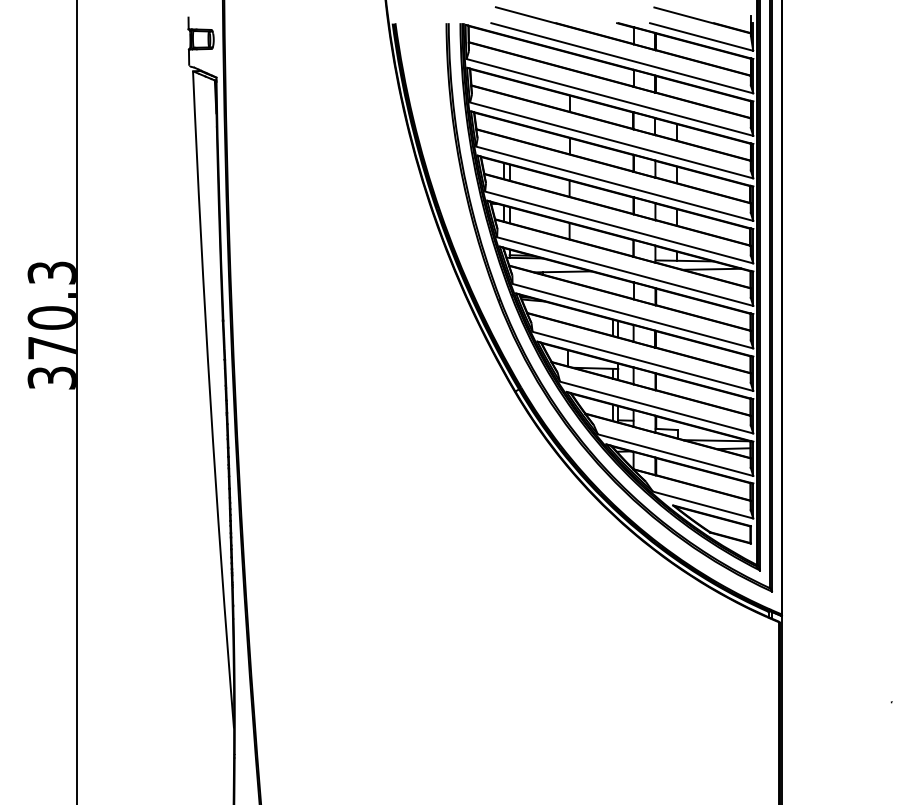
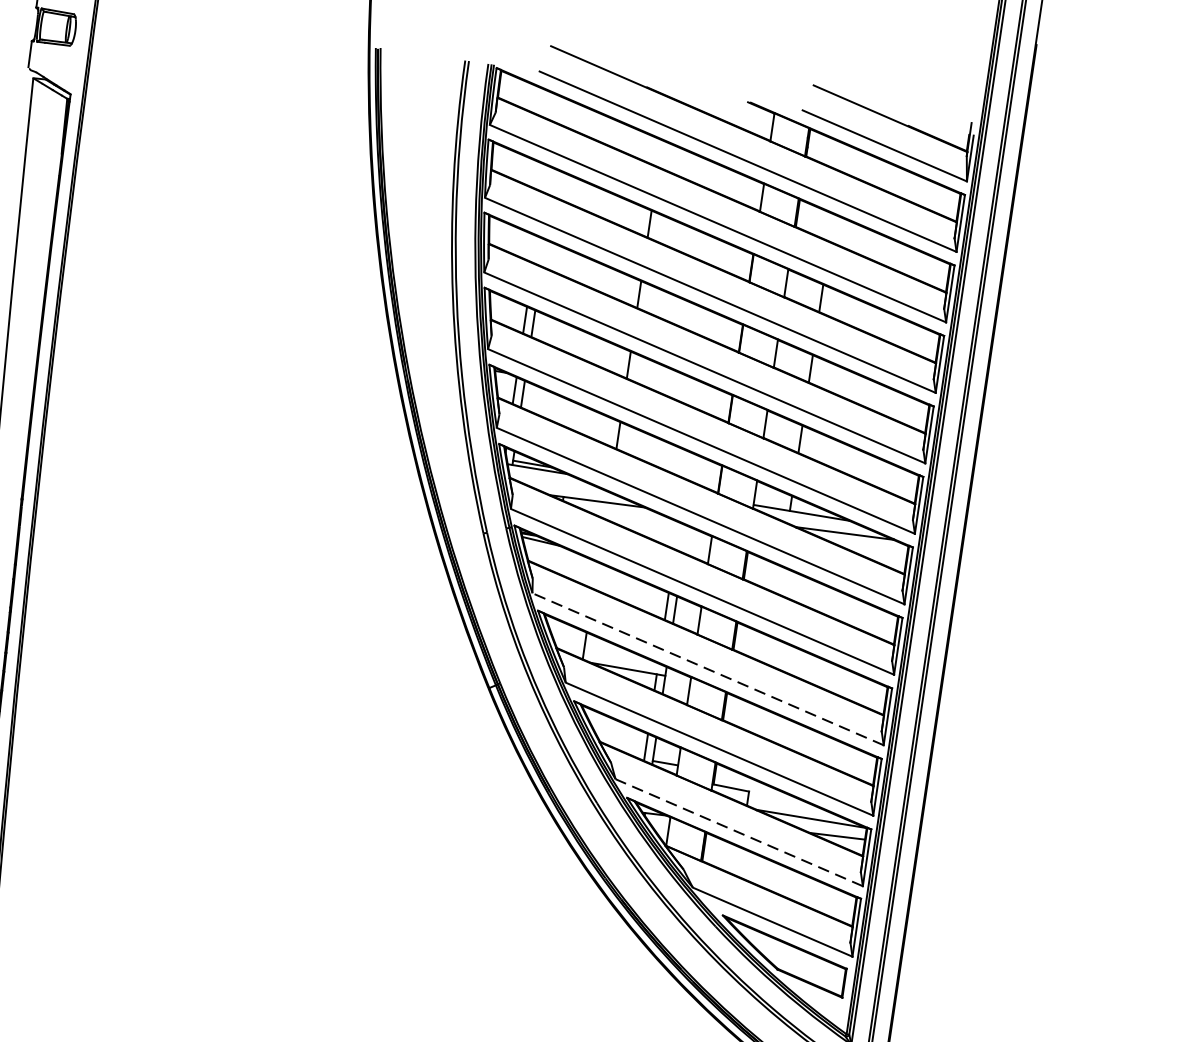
line: (642, 361) -> (707, 669), solid -> dashed
line: (675, 455) -> (739, 833), solid -> dashed

